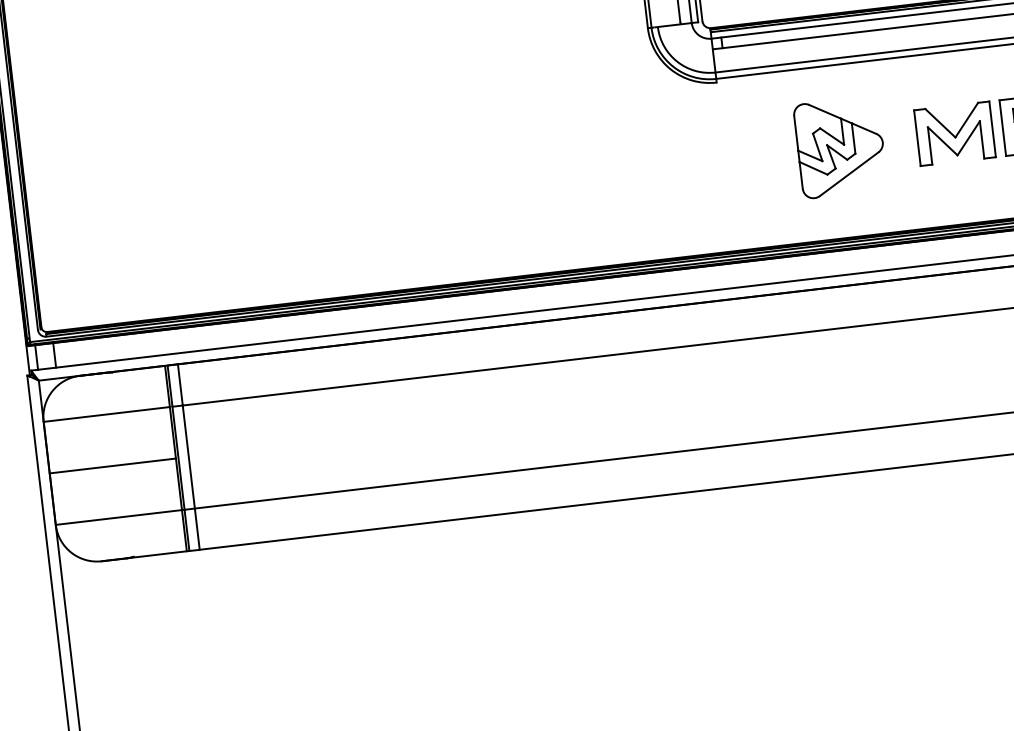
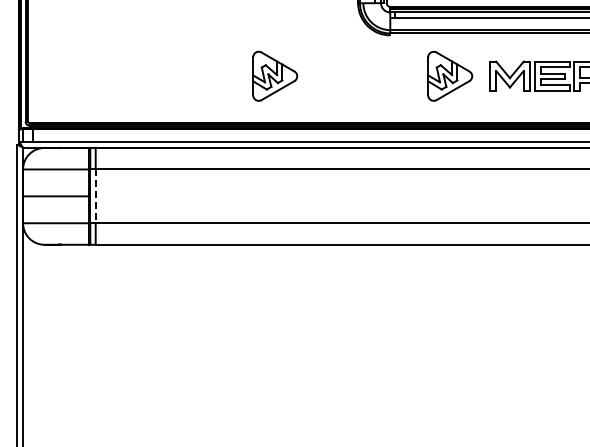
part: (505, 185) -> (275, 75), added
line: (188, 457) -> (95, 196), solid -> dashed

